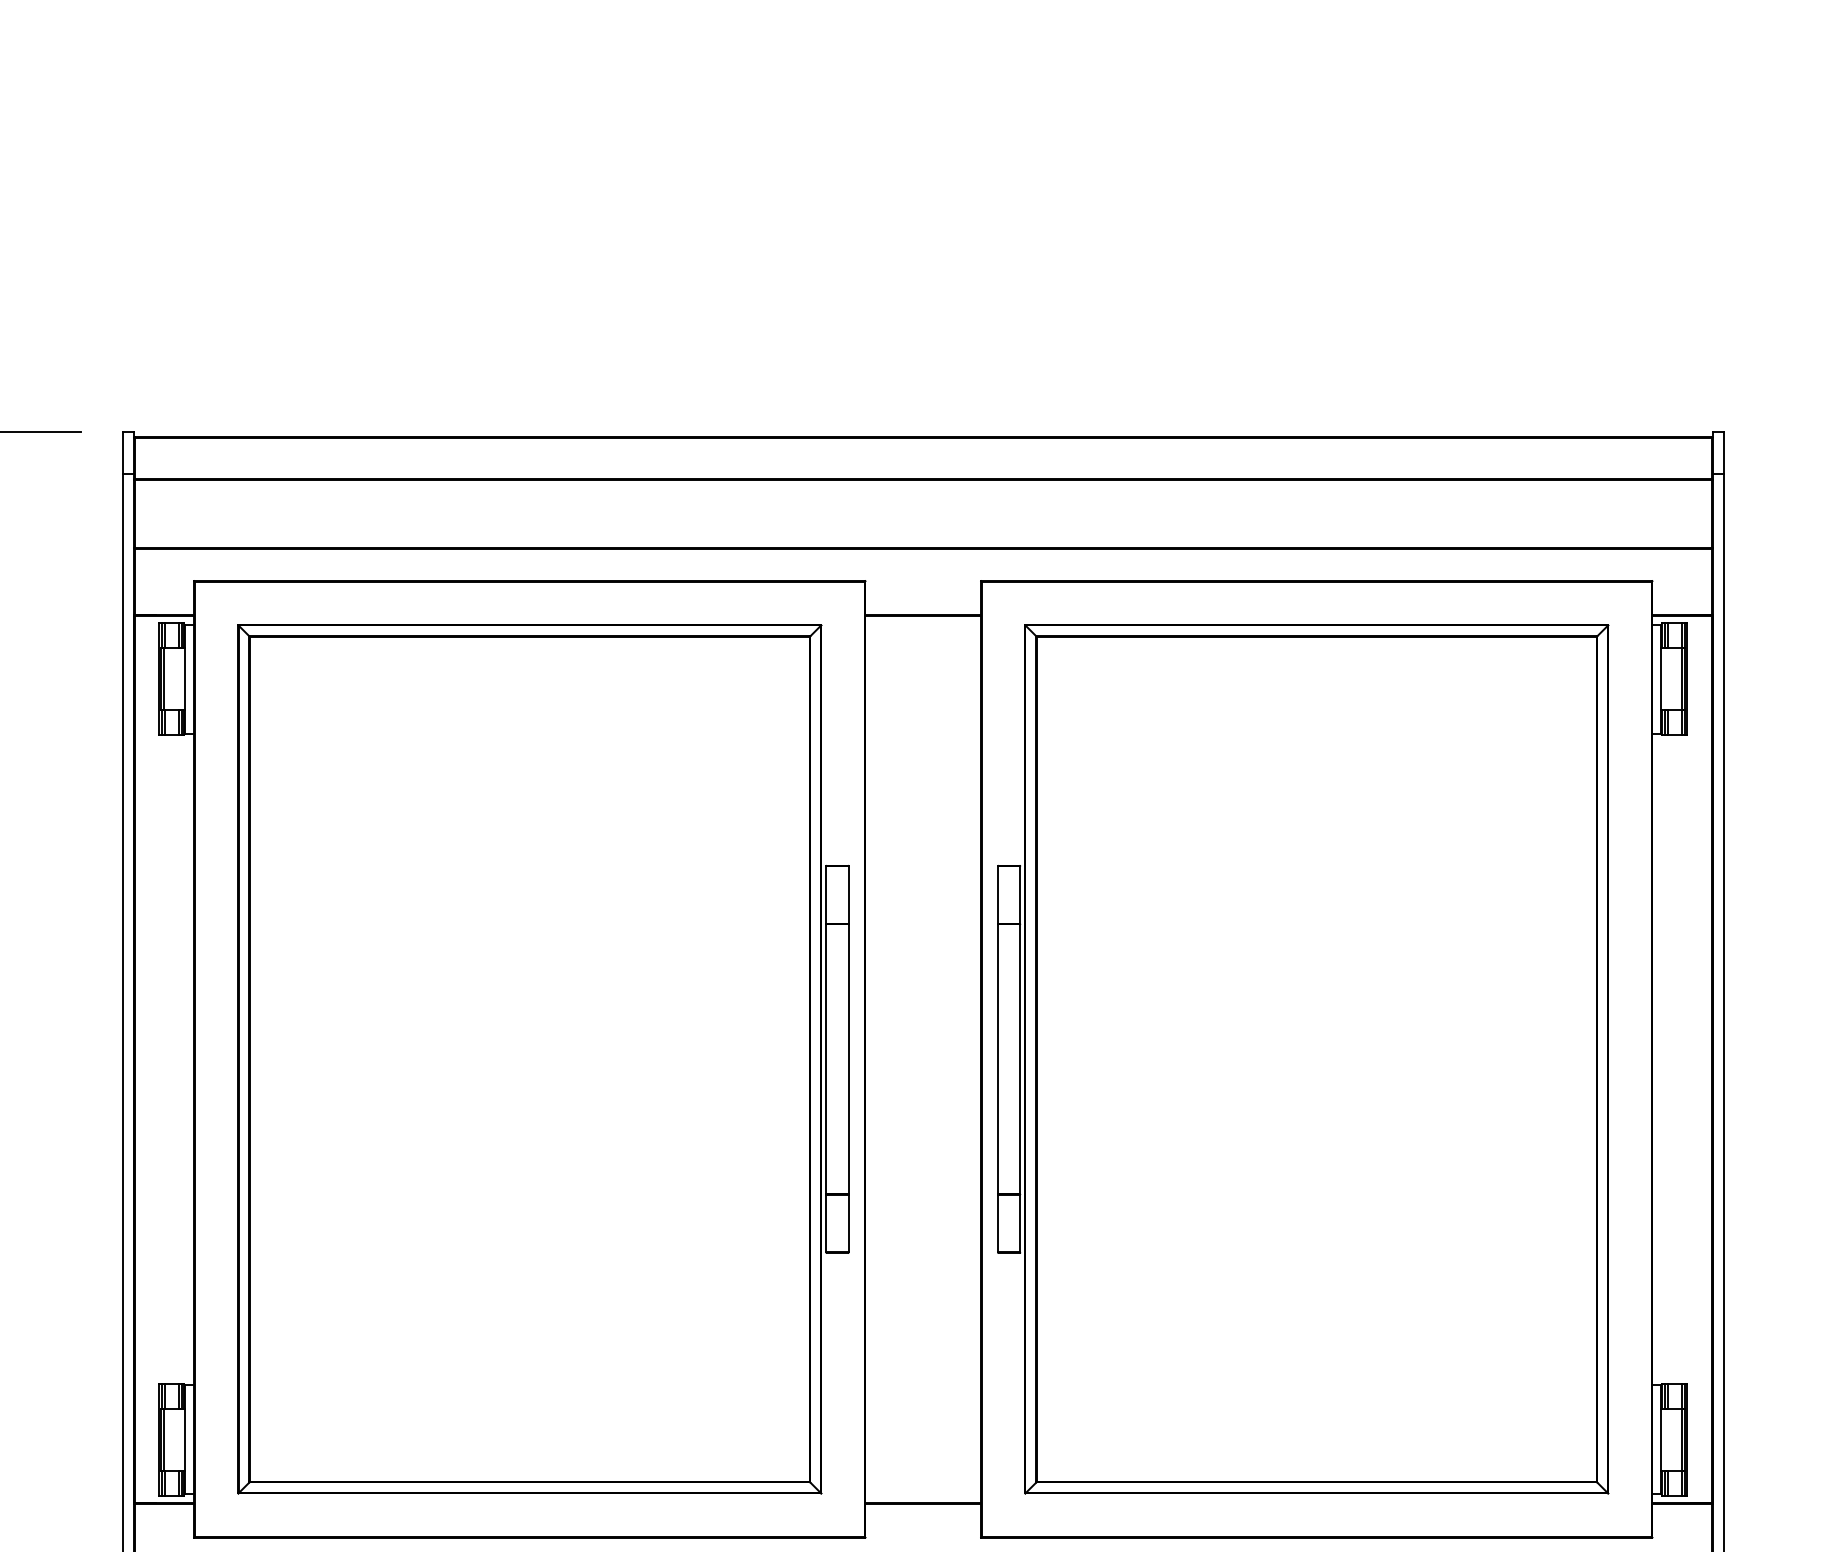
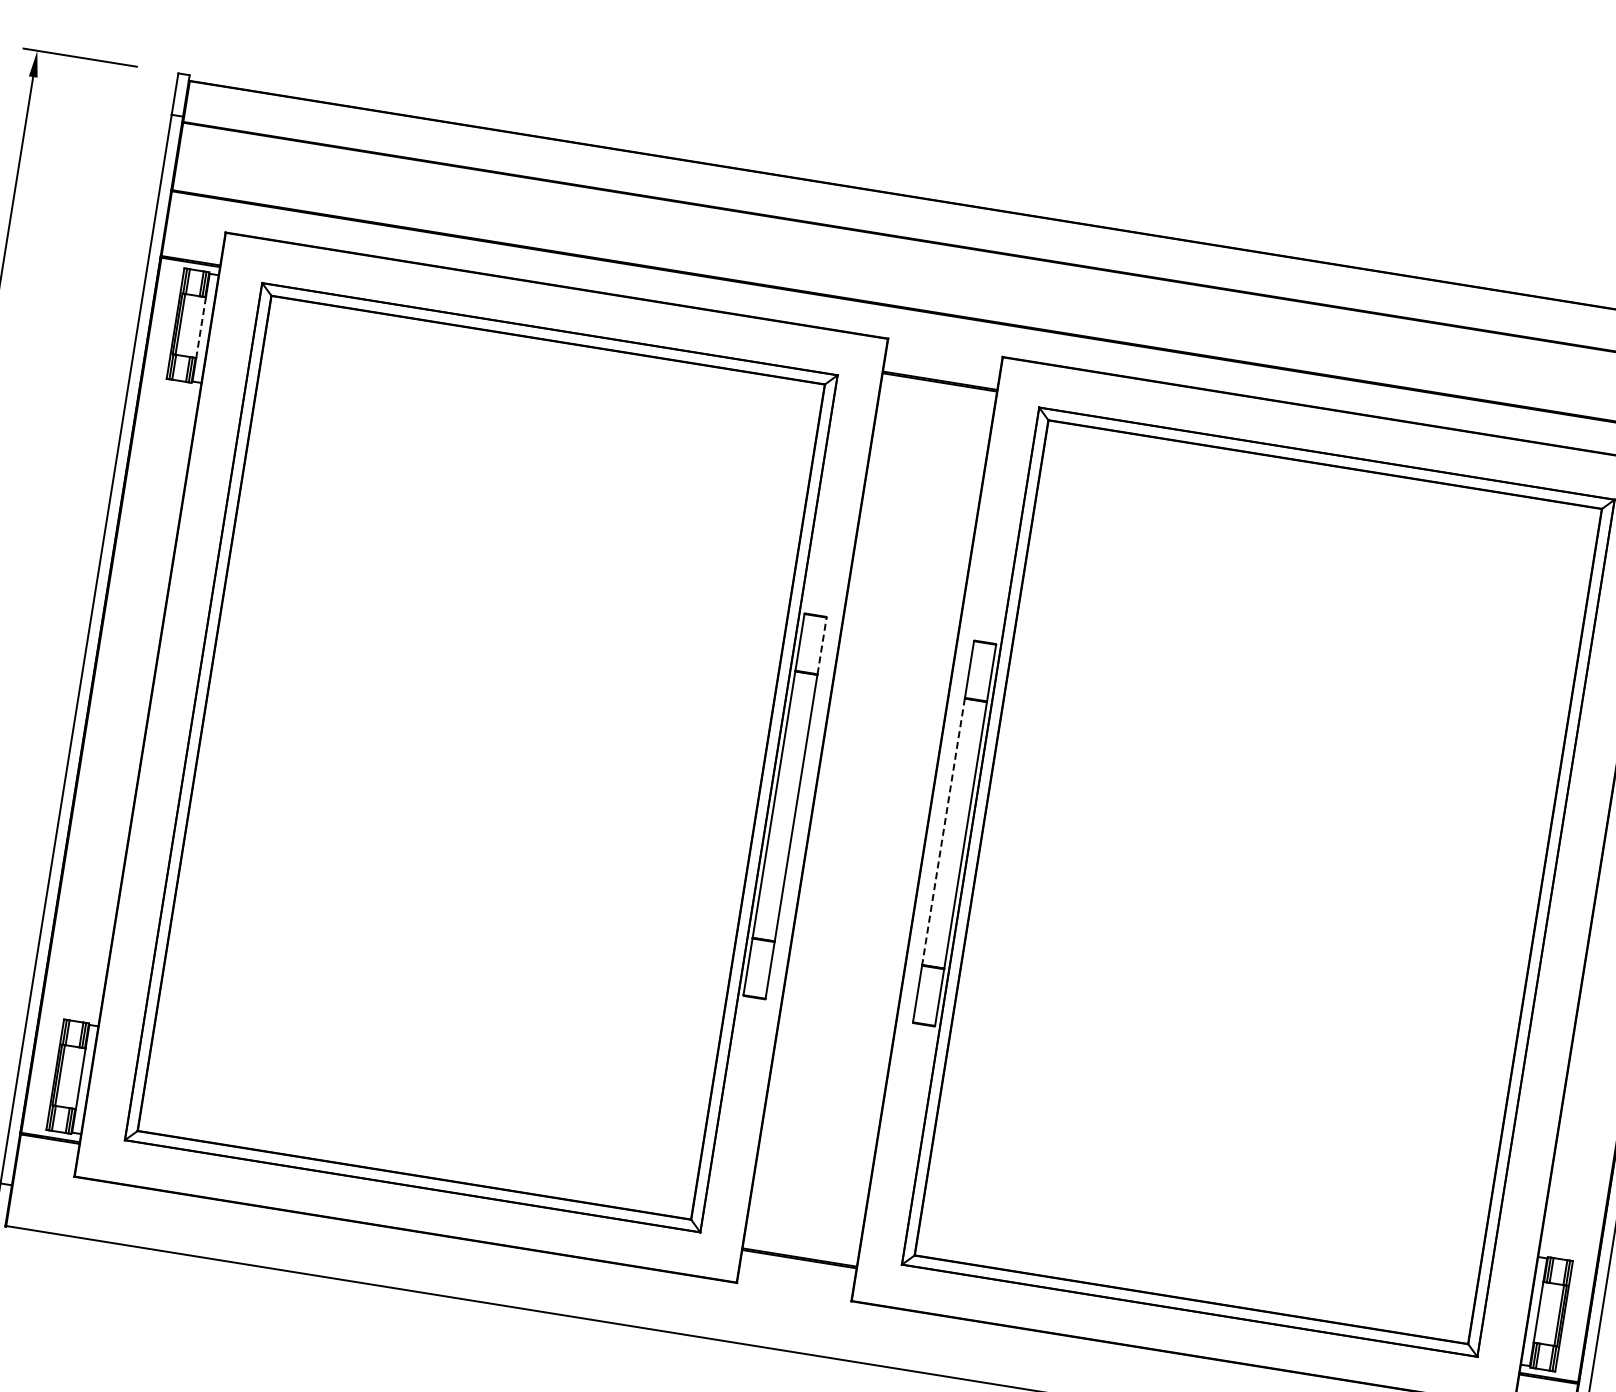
line: (185, 679) -> (201, 328), solid -> dashed
line: (848, 895) -> (821, 646), solid -> dashed
line: (997, 1059) -> (943, 831), solid -> dashed

